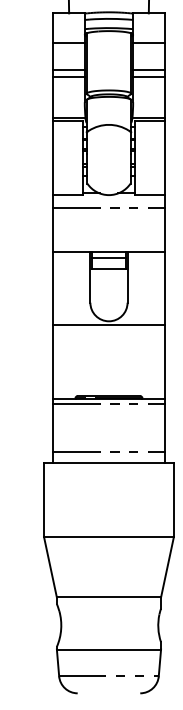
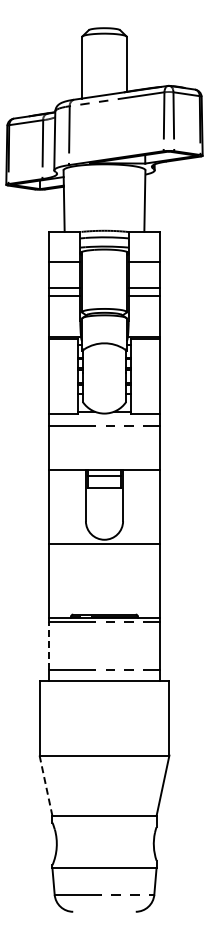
line: (52, 427) -> (48, 645), solid -> dashed
line: (50, 567) -> (46, 785), solid -> dashed

